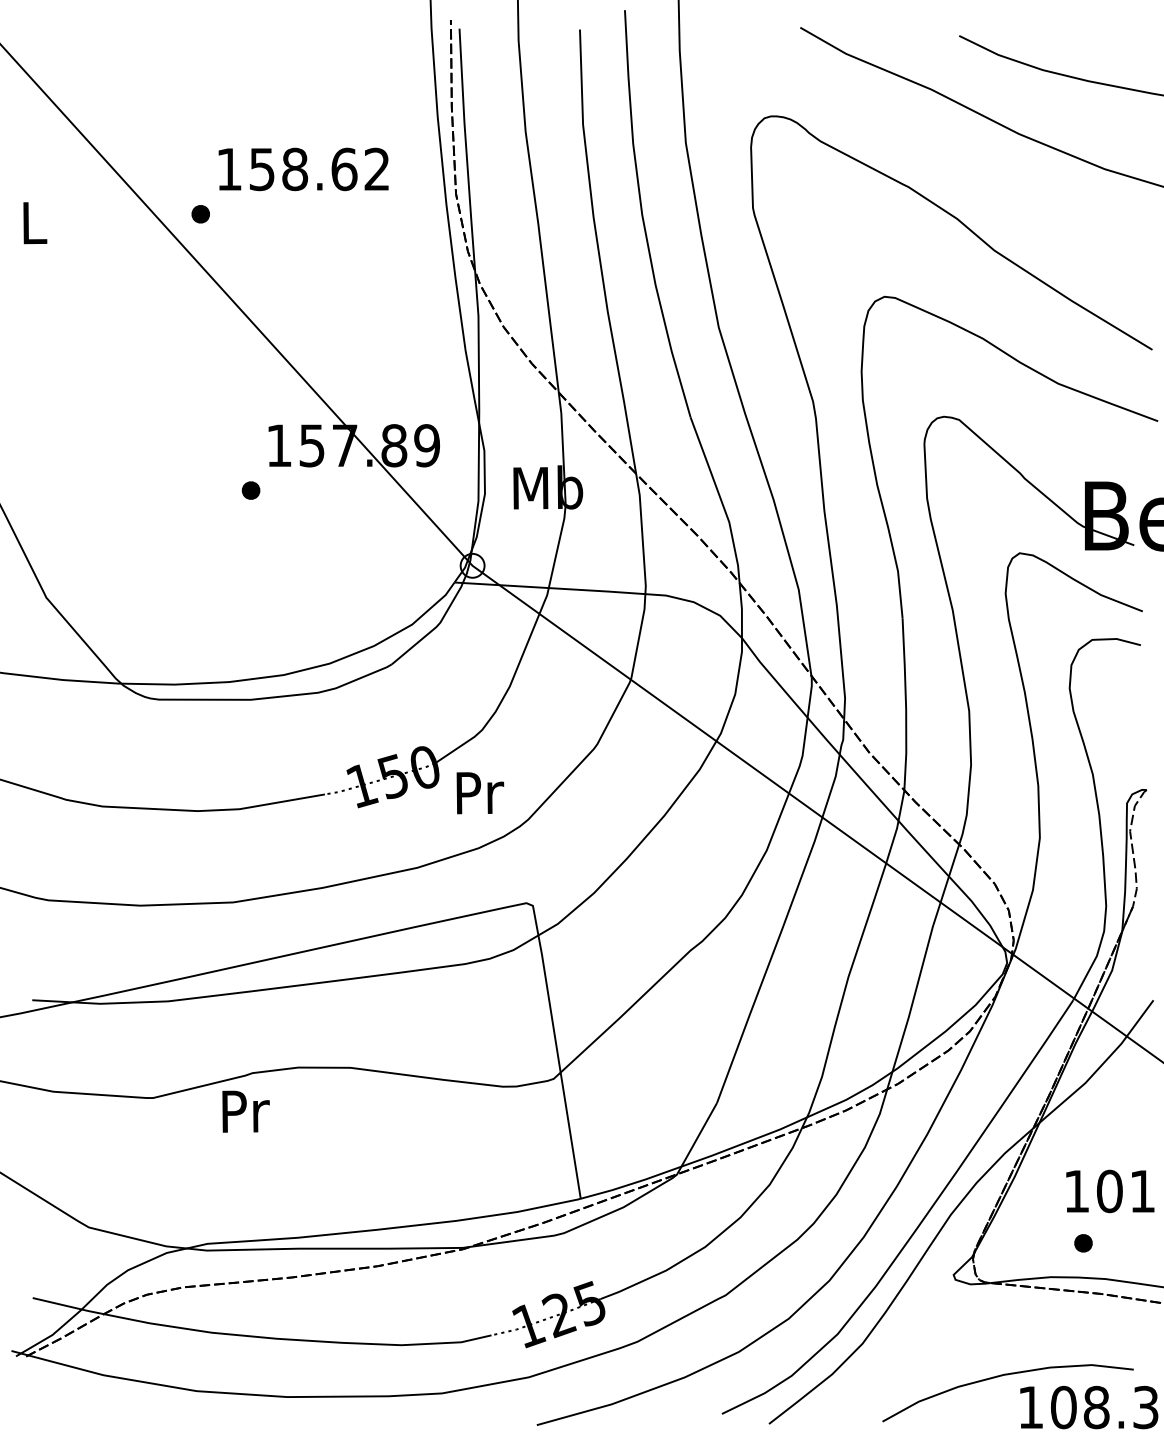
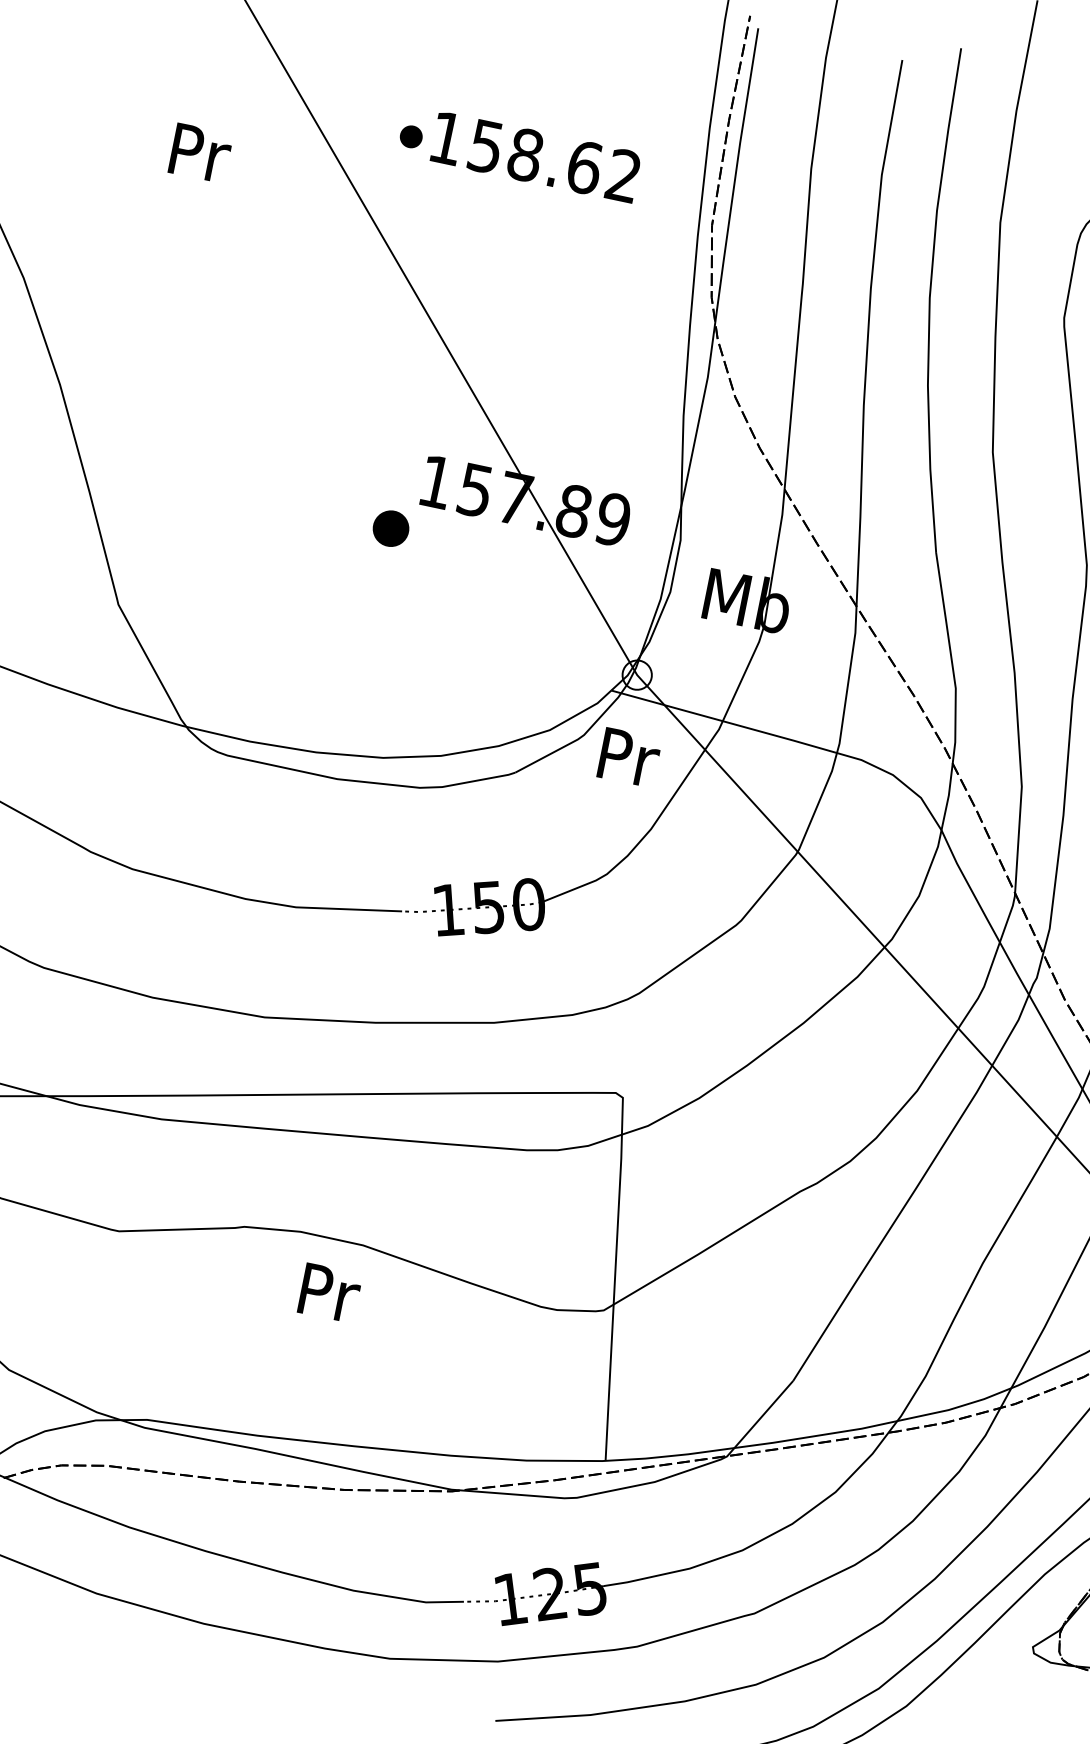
part: (200, 214) -> (410, 137), moved
text: (35, 223) -> (200, 153), L -> Pr
part: (250, 490) -> (390, 528), size x1.6
text: (480, 793) -> (629, 758), moved
text: (245, 1111) -> (329, 1292), moved

